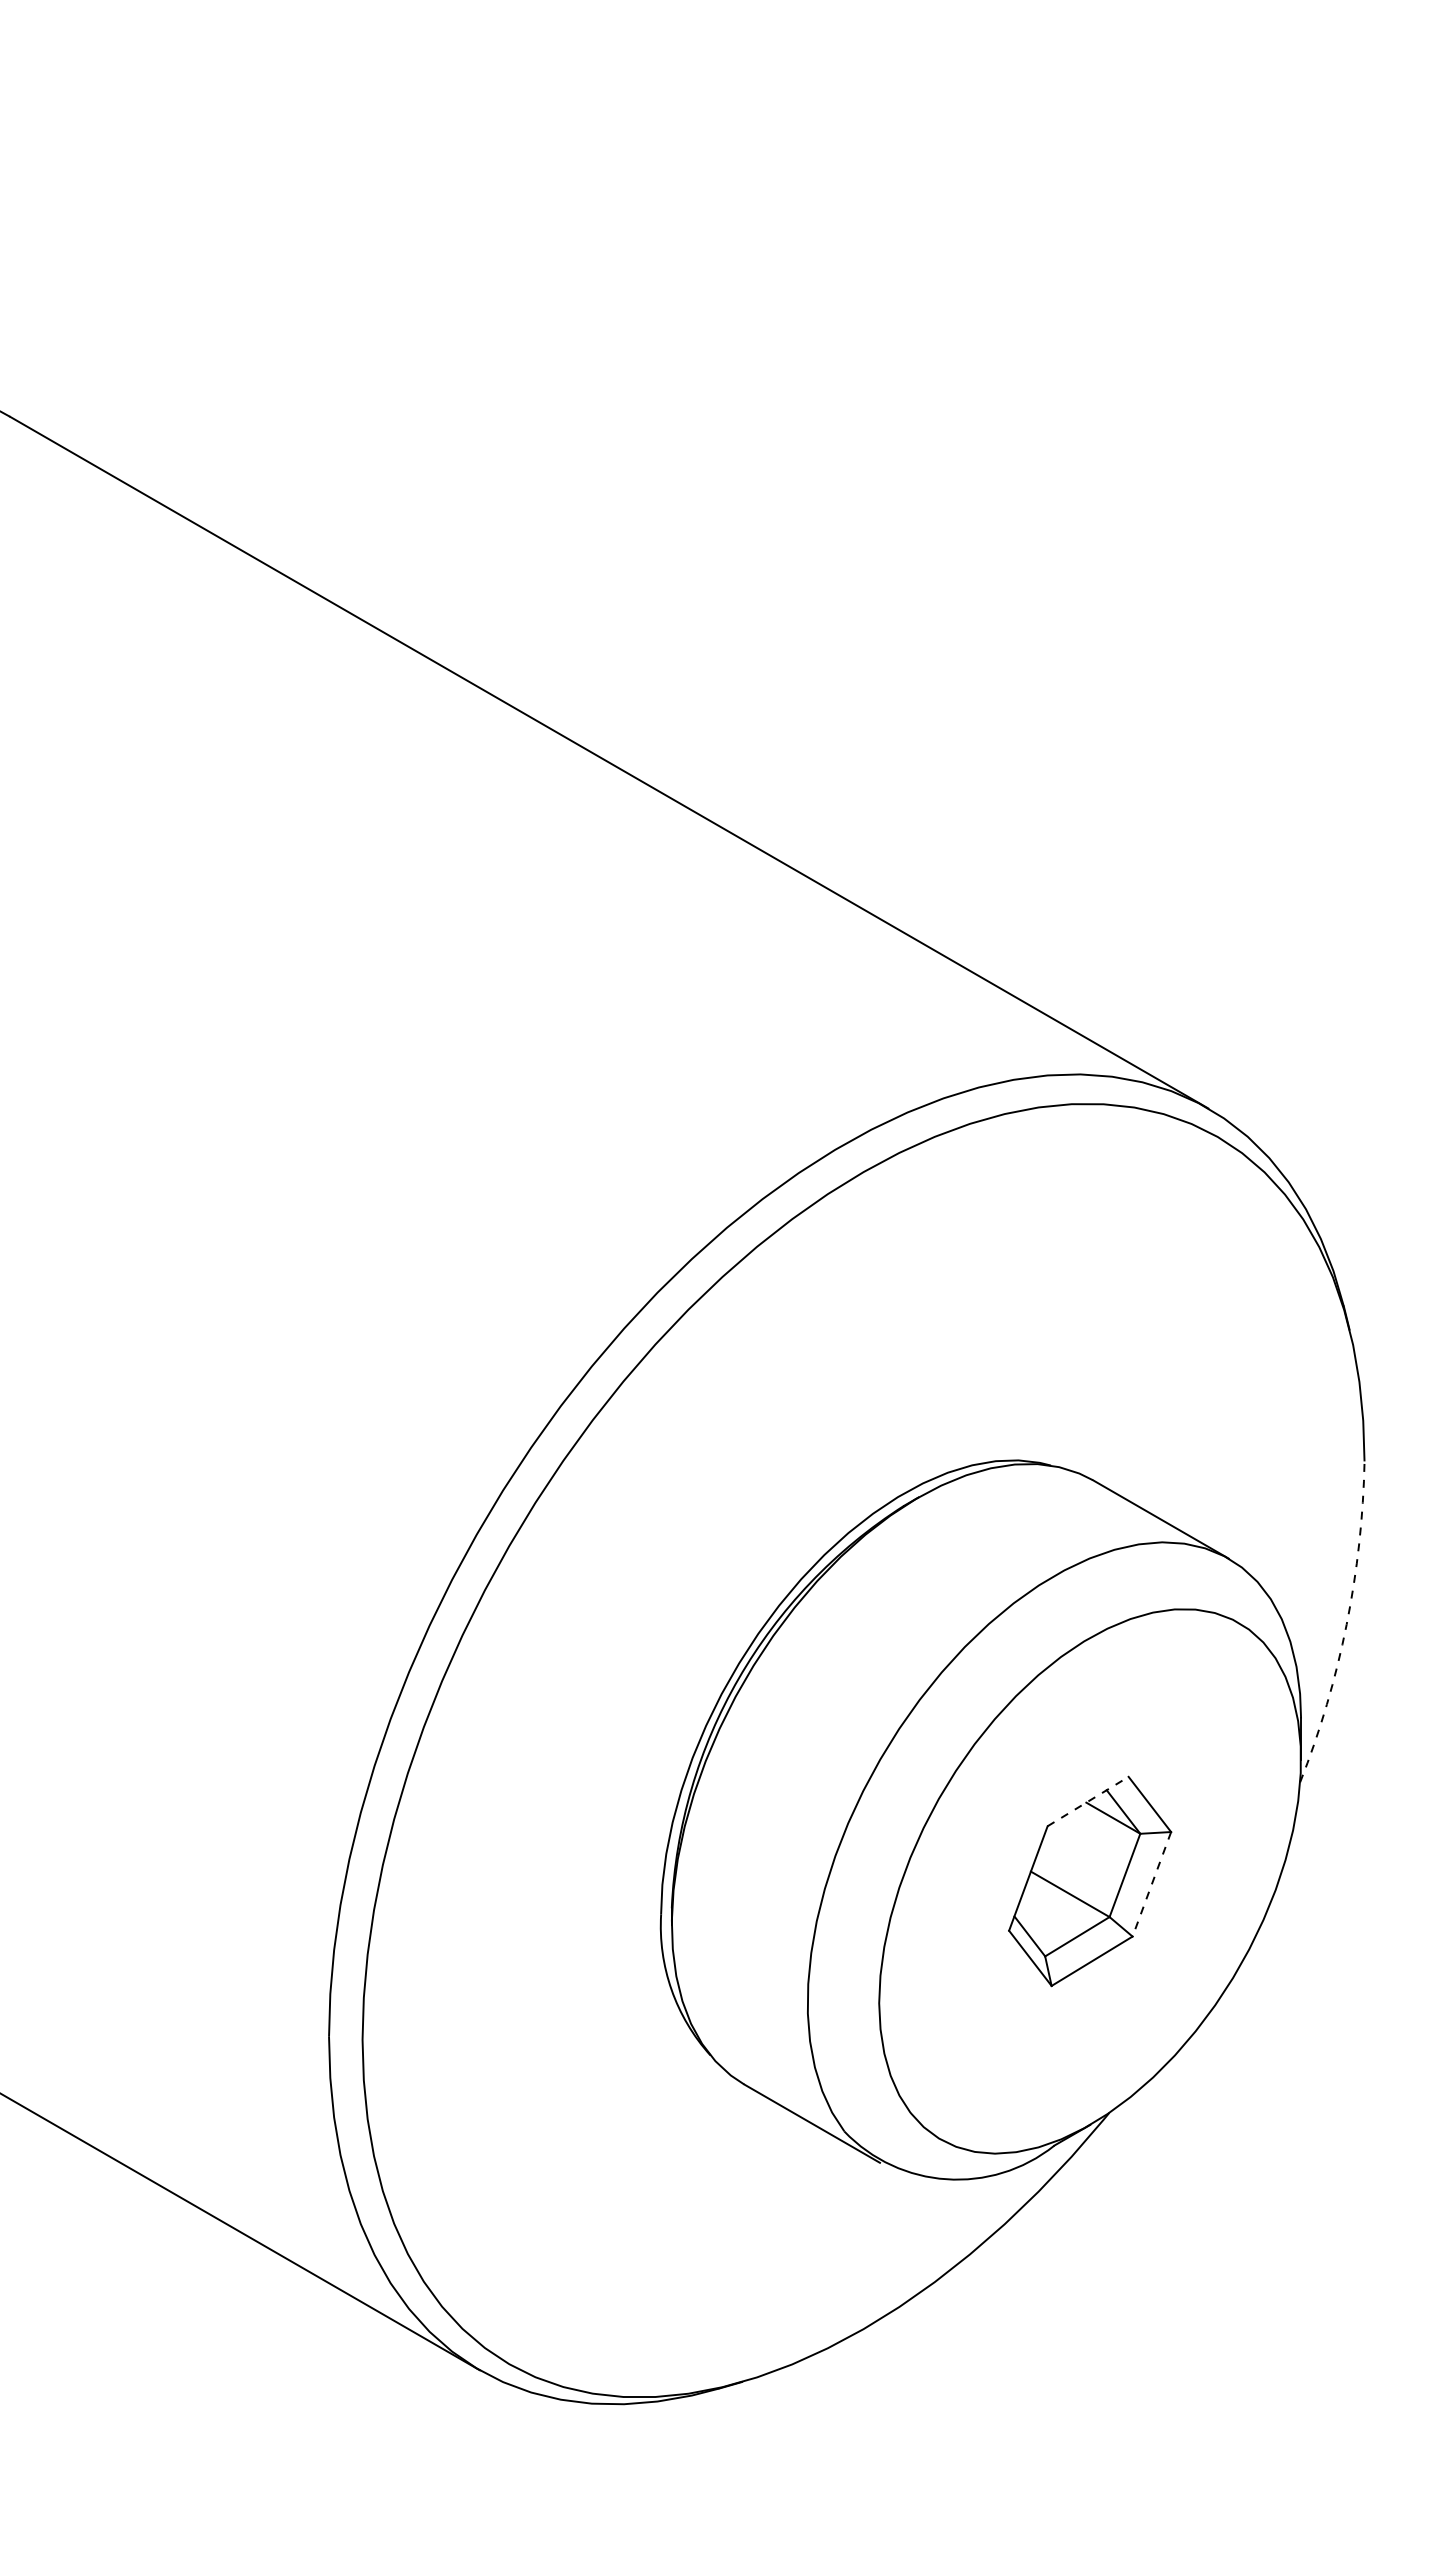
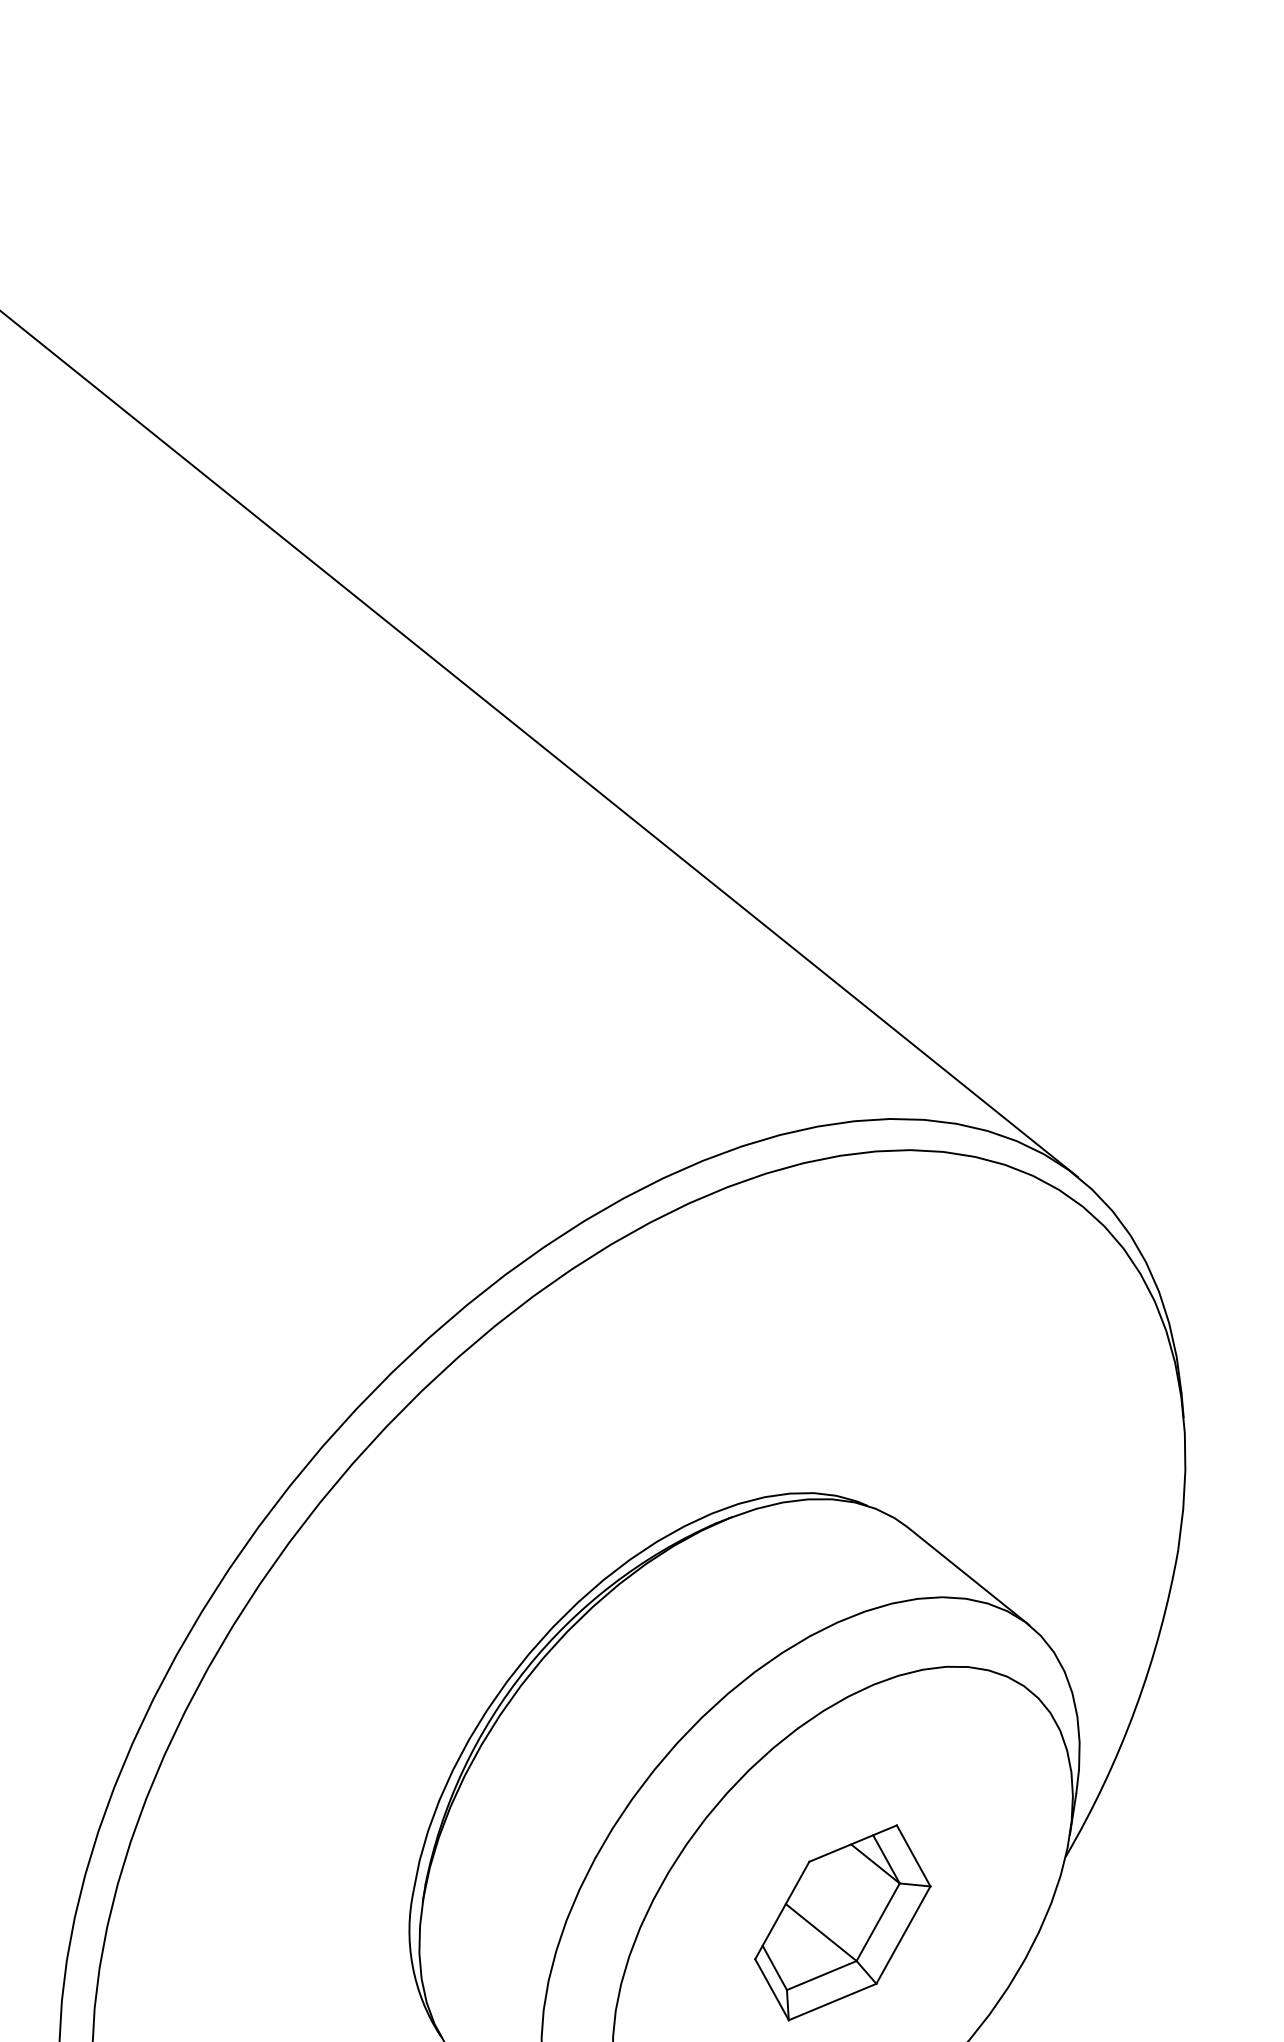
arc: (1346, 1624) -> (1135, 1708), dashed -> solid
line: (1088, 1801) -> (853, 1843), dashed -> solid
line: (1151, 1884) -> (903, 1935), dashed -> solid

